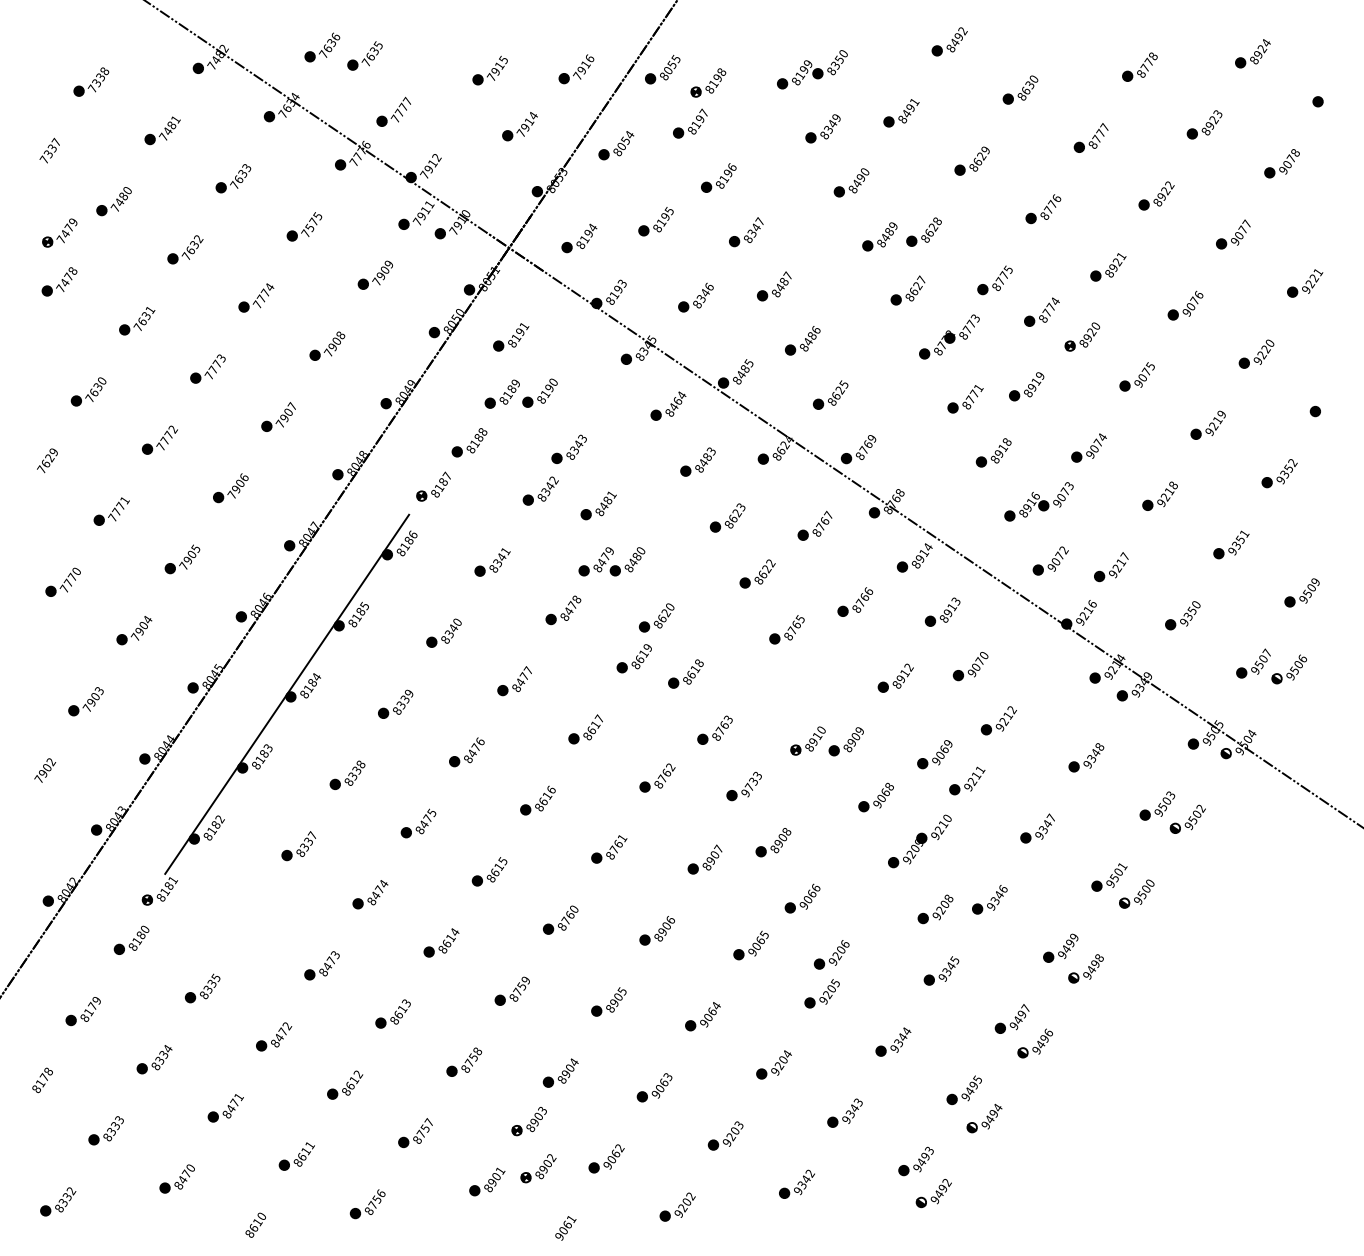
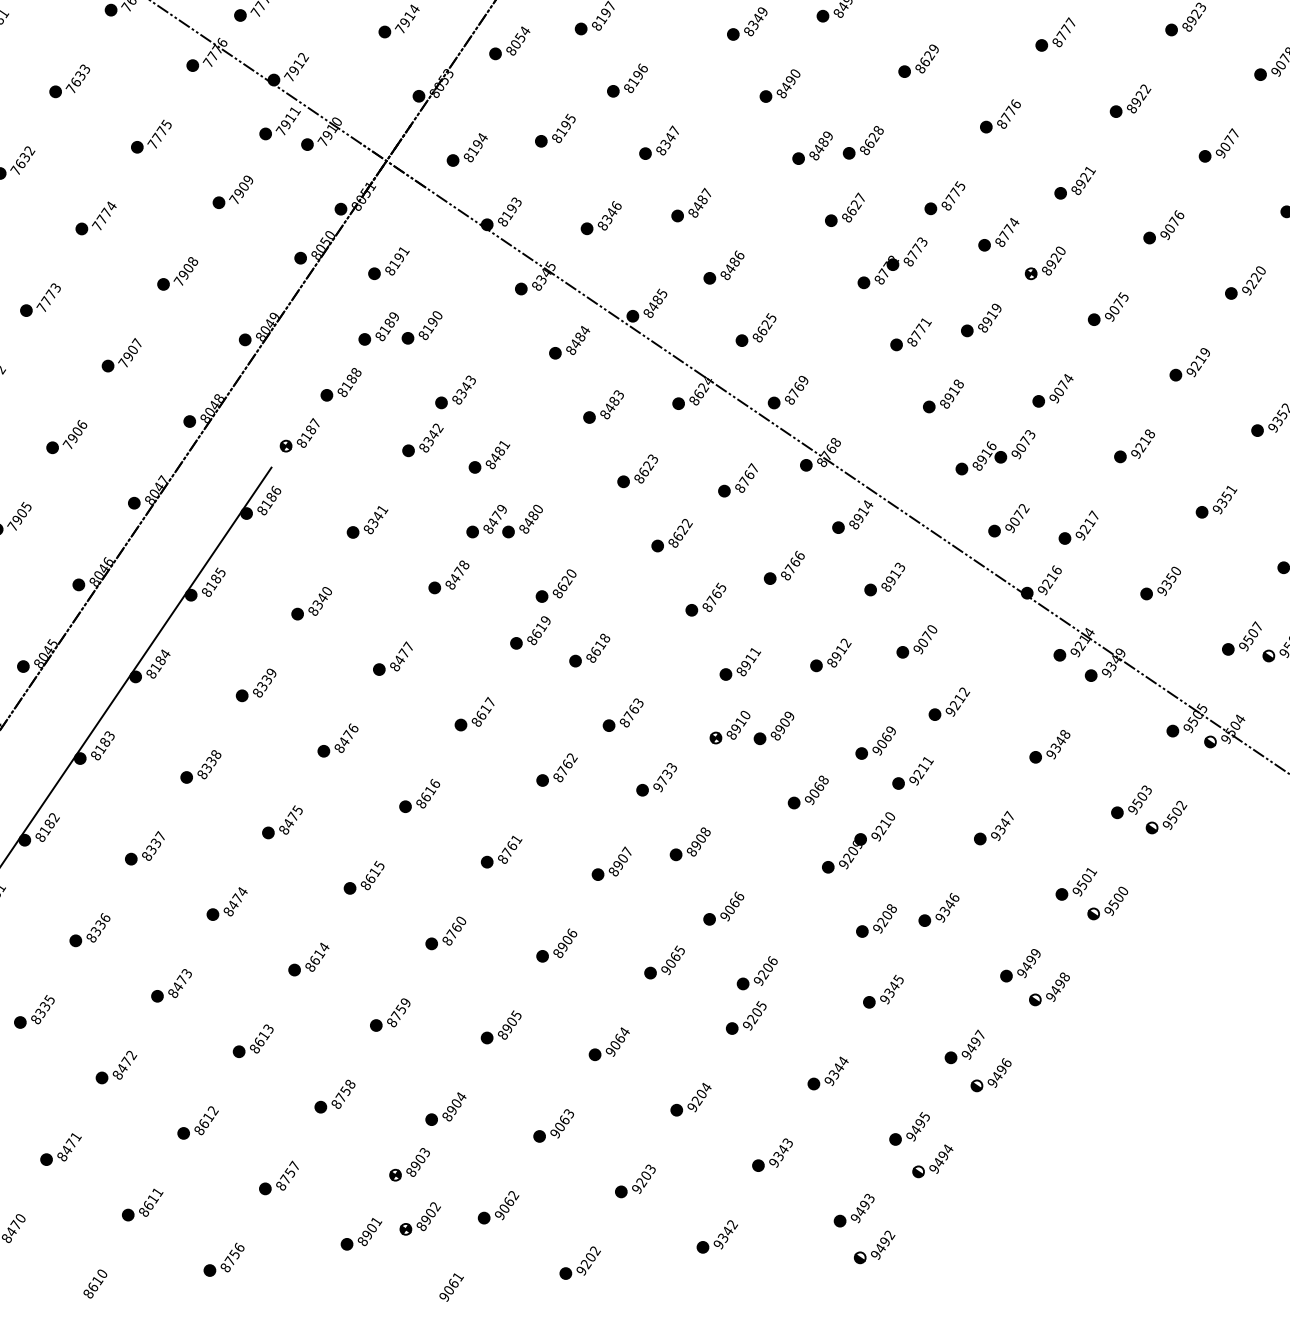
text: (309, 227) -> (157, 137), 7575 -> 7775
text: (676, 401) -> (578, 337), 8464 -> 8484
part: (817, 686) -> (740, 664), added
part: (250, 917) -> (89, 930), added

